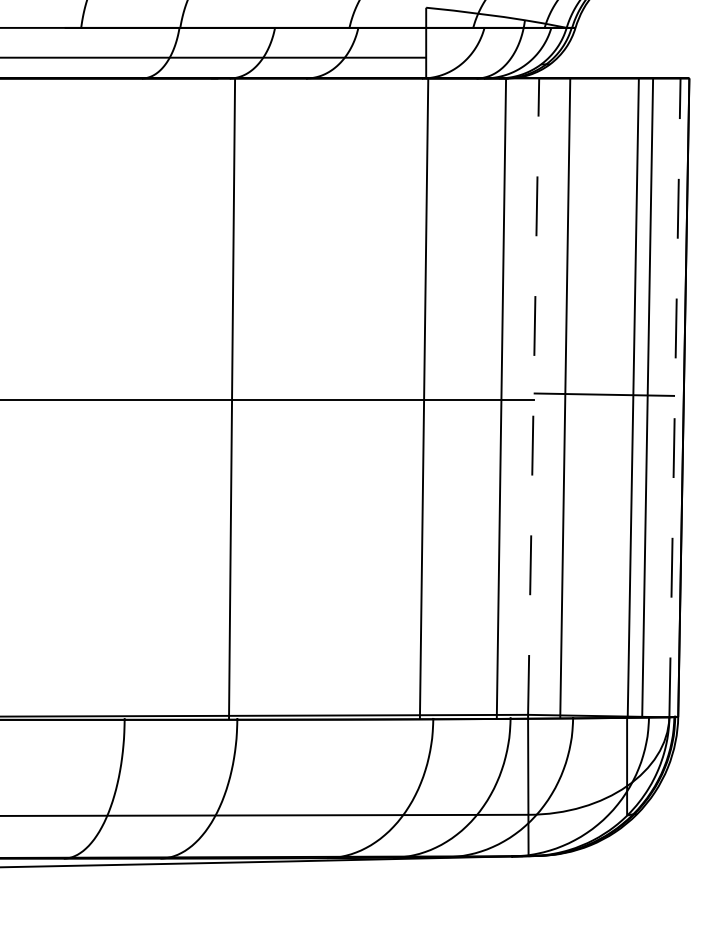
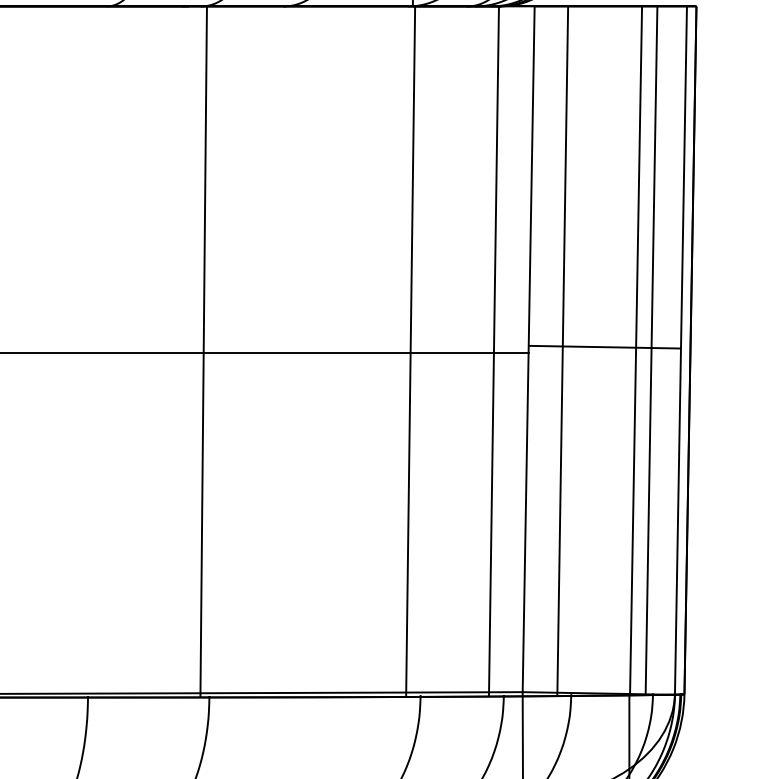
line: (533, 396) -> (528, 349), dashed -> solid
line: (674, 397) -> (680, 350), dashed -> solid

